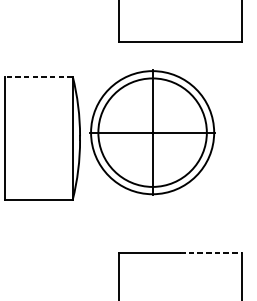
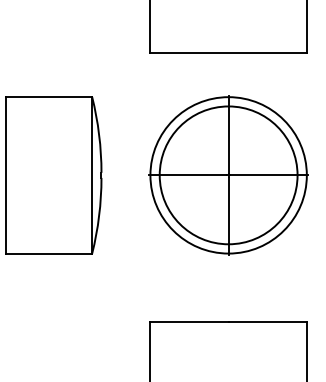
line: (39, 76) -> (49, 97), dashed -> solid
part: (152, 132) -> (228, 175), moved
line: (211, 253) -> (268, 321), dashed -> solid

